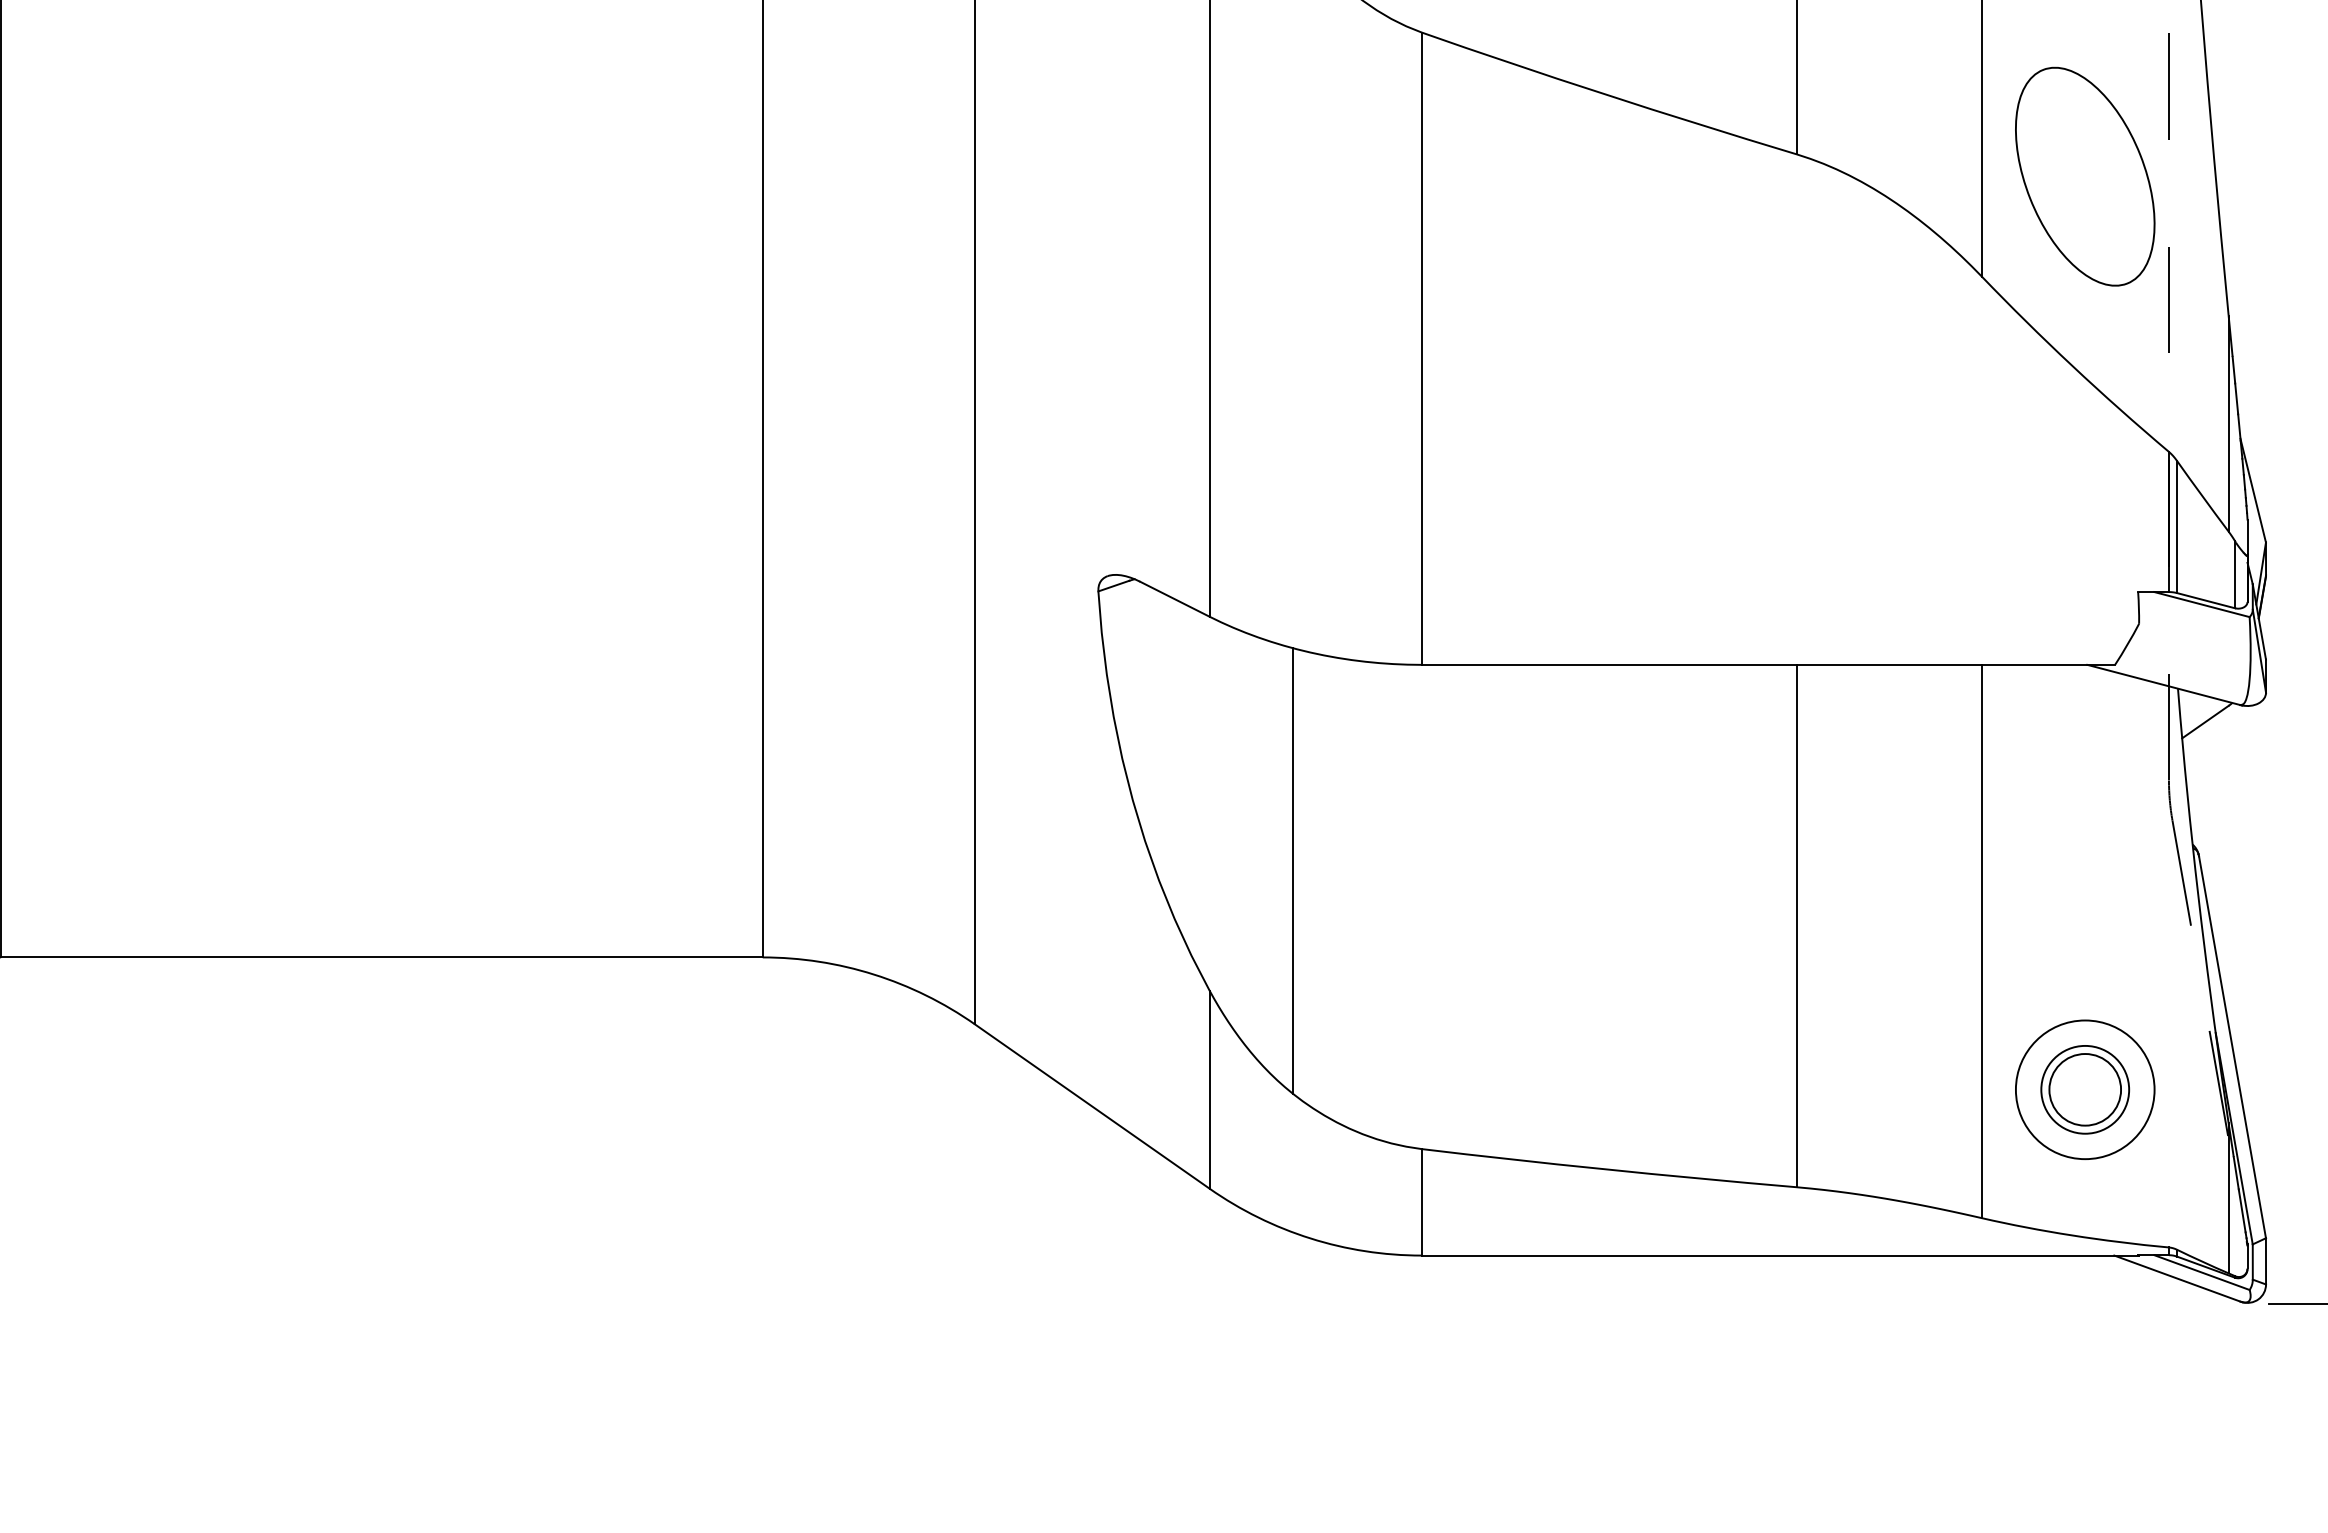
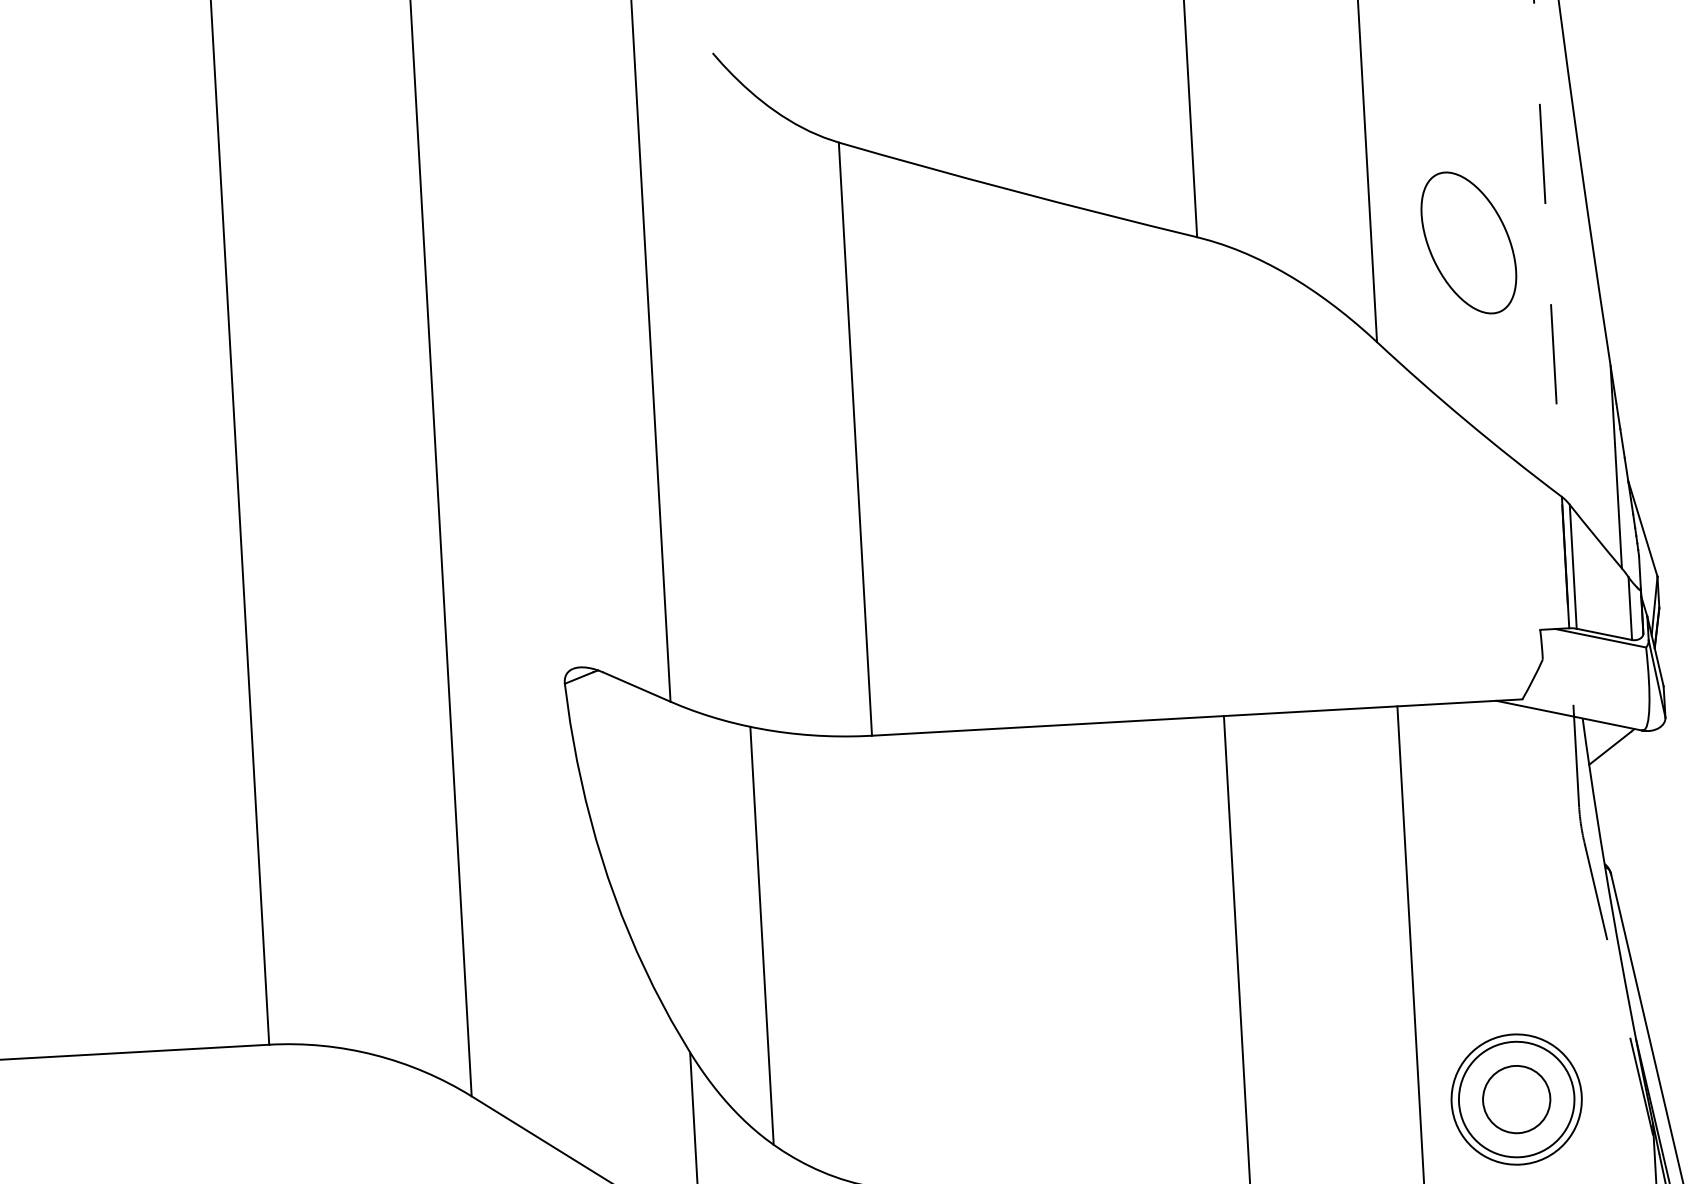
part: (2085, 176) -> (1469, 242), size x0.7
circle: (2085, 1089) -> (1516, 1099), size x1.4

